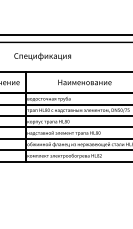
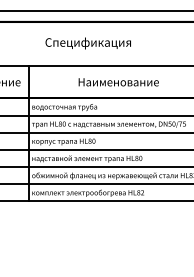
text: (42, 56) -> (88, 43), moved

